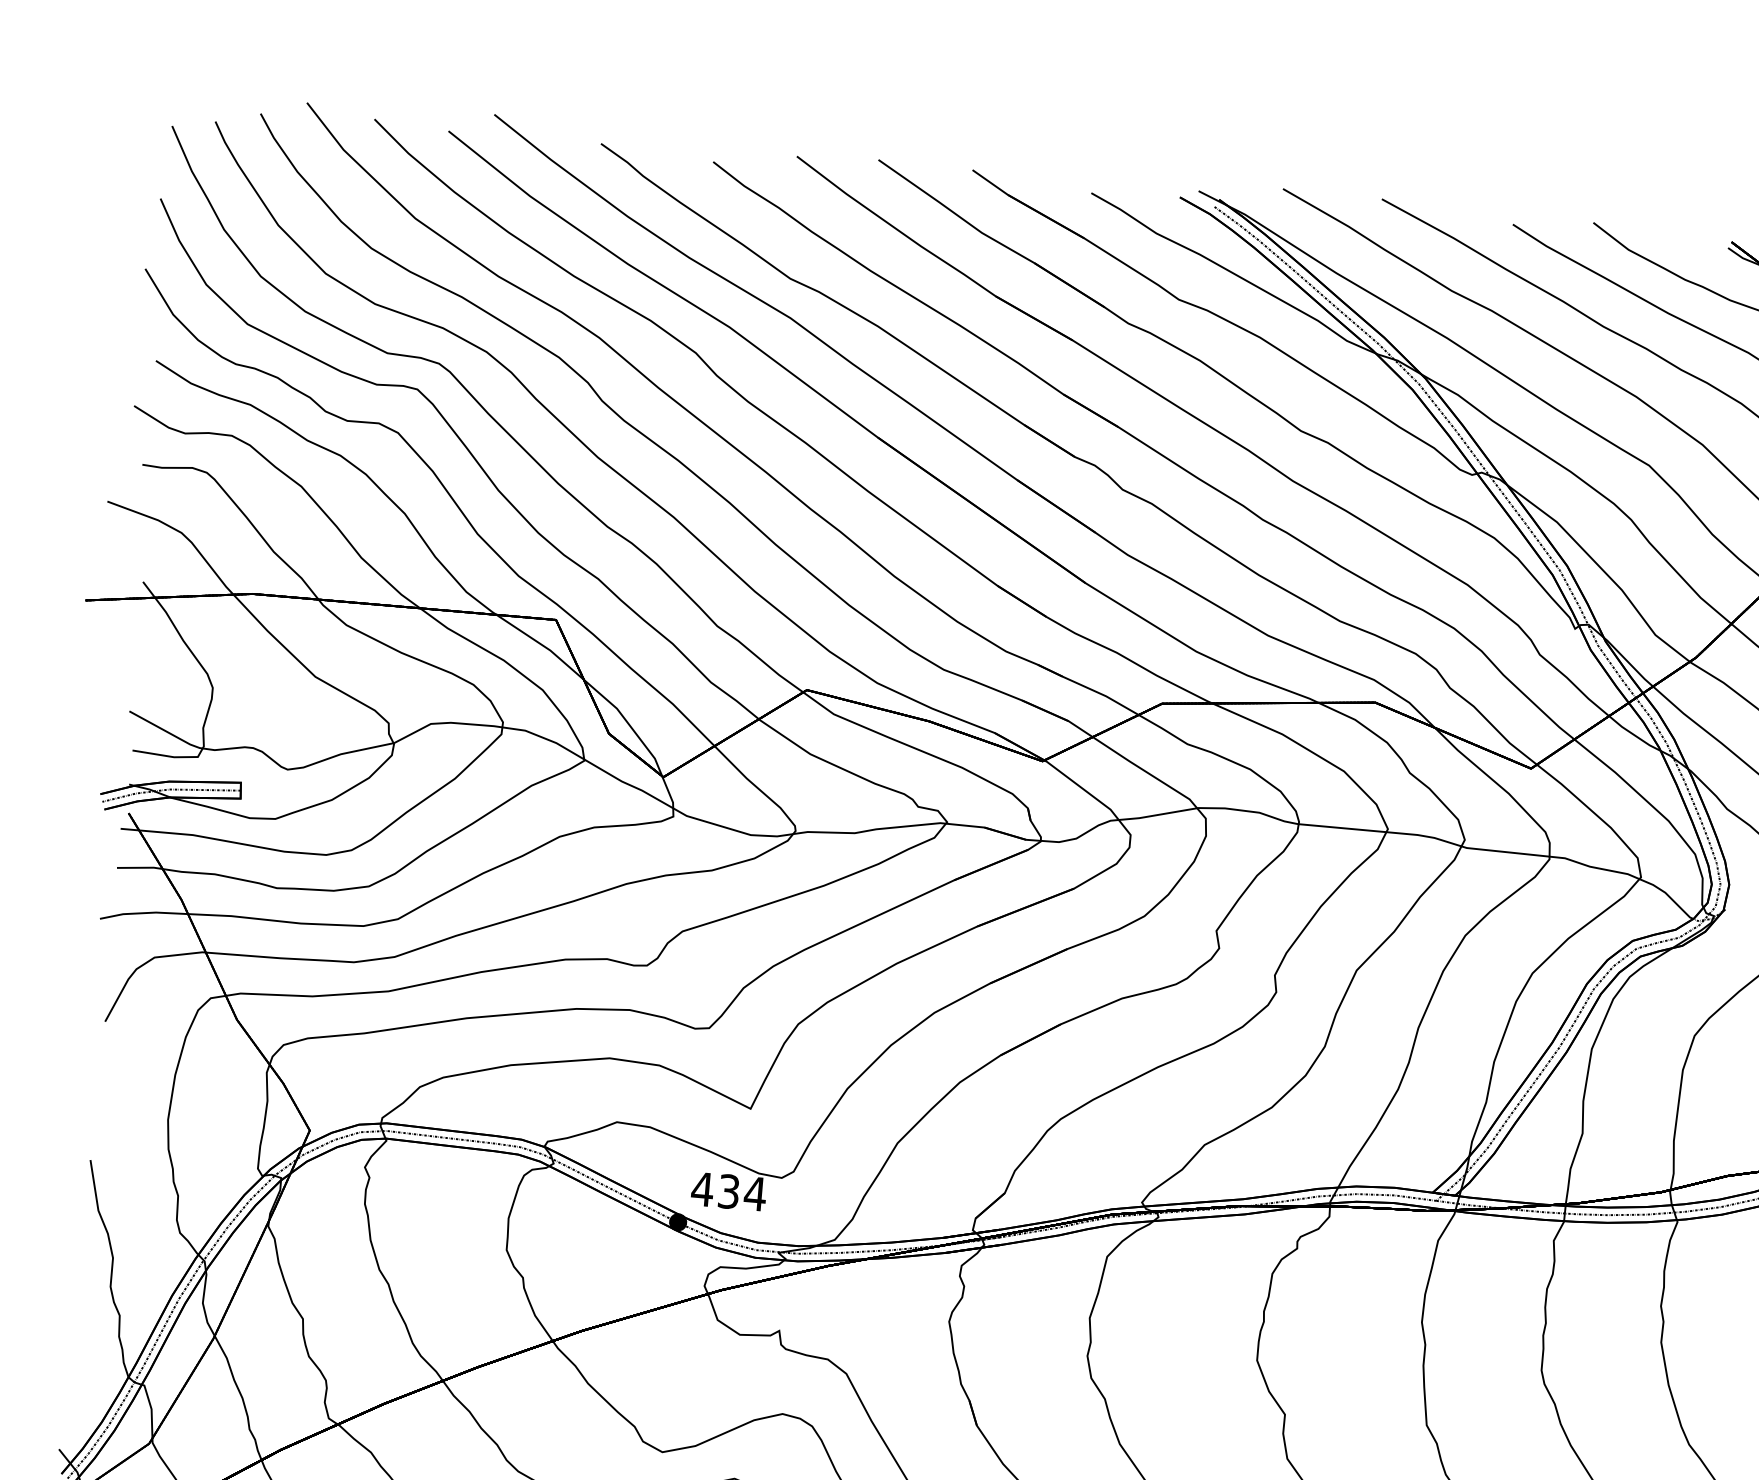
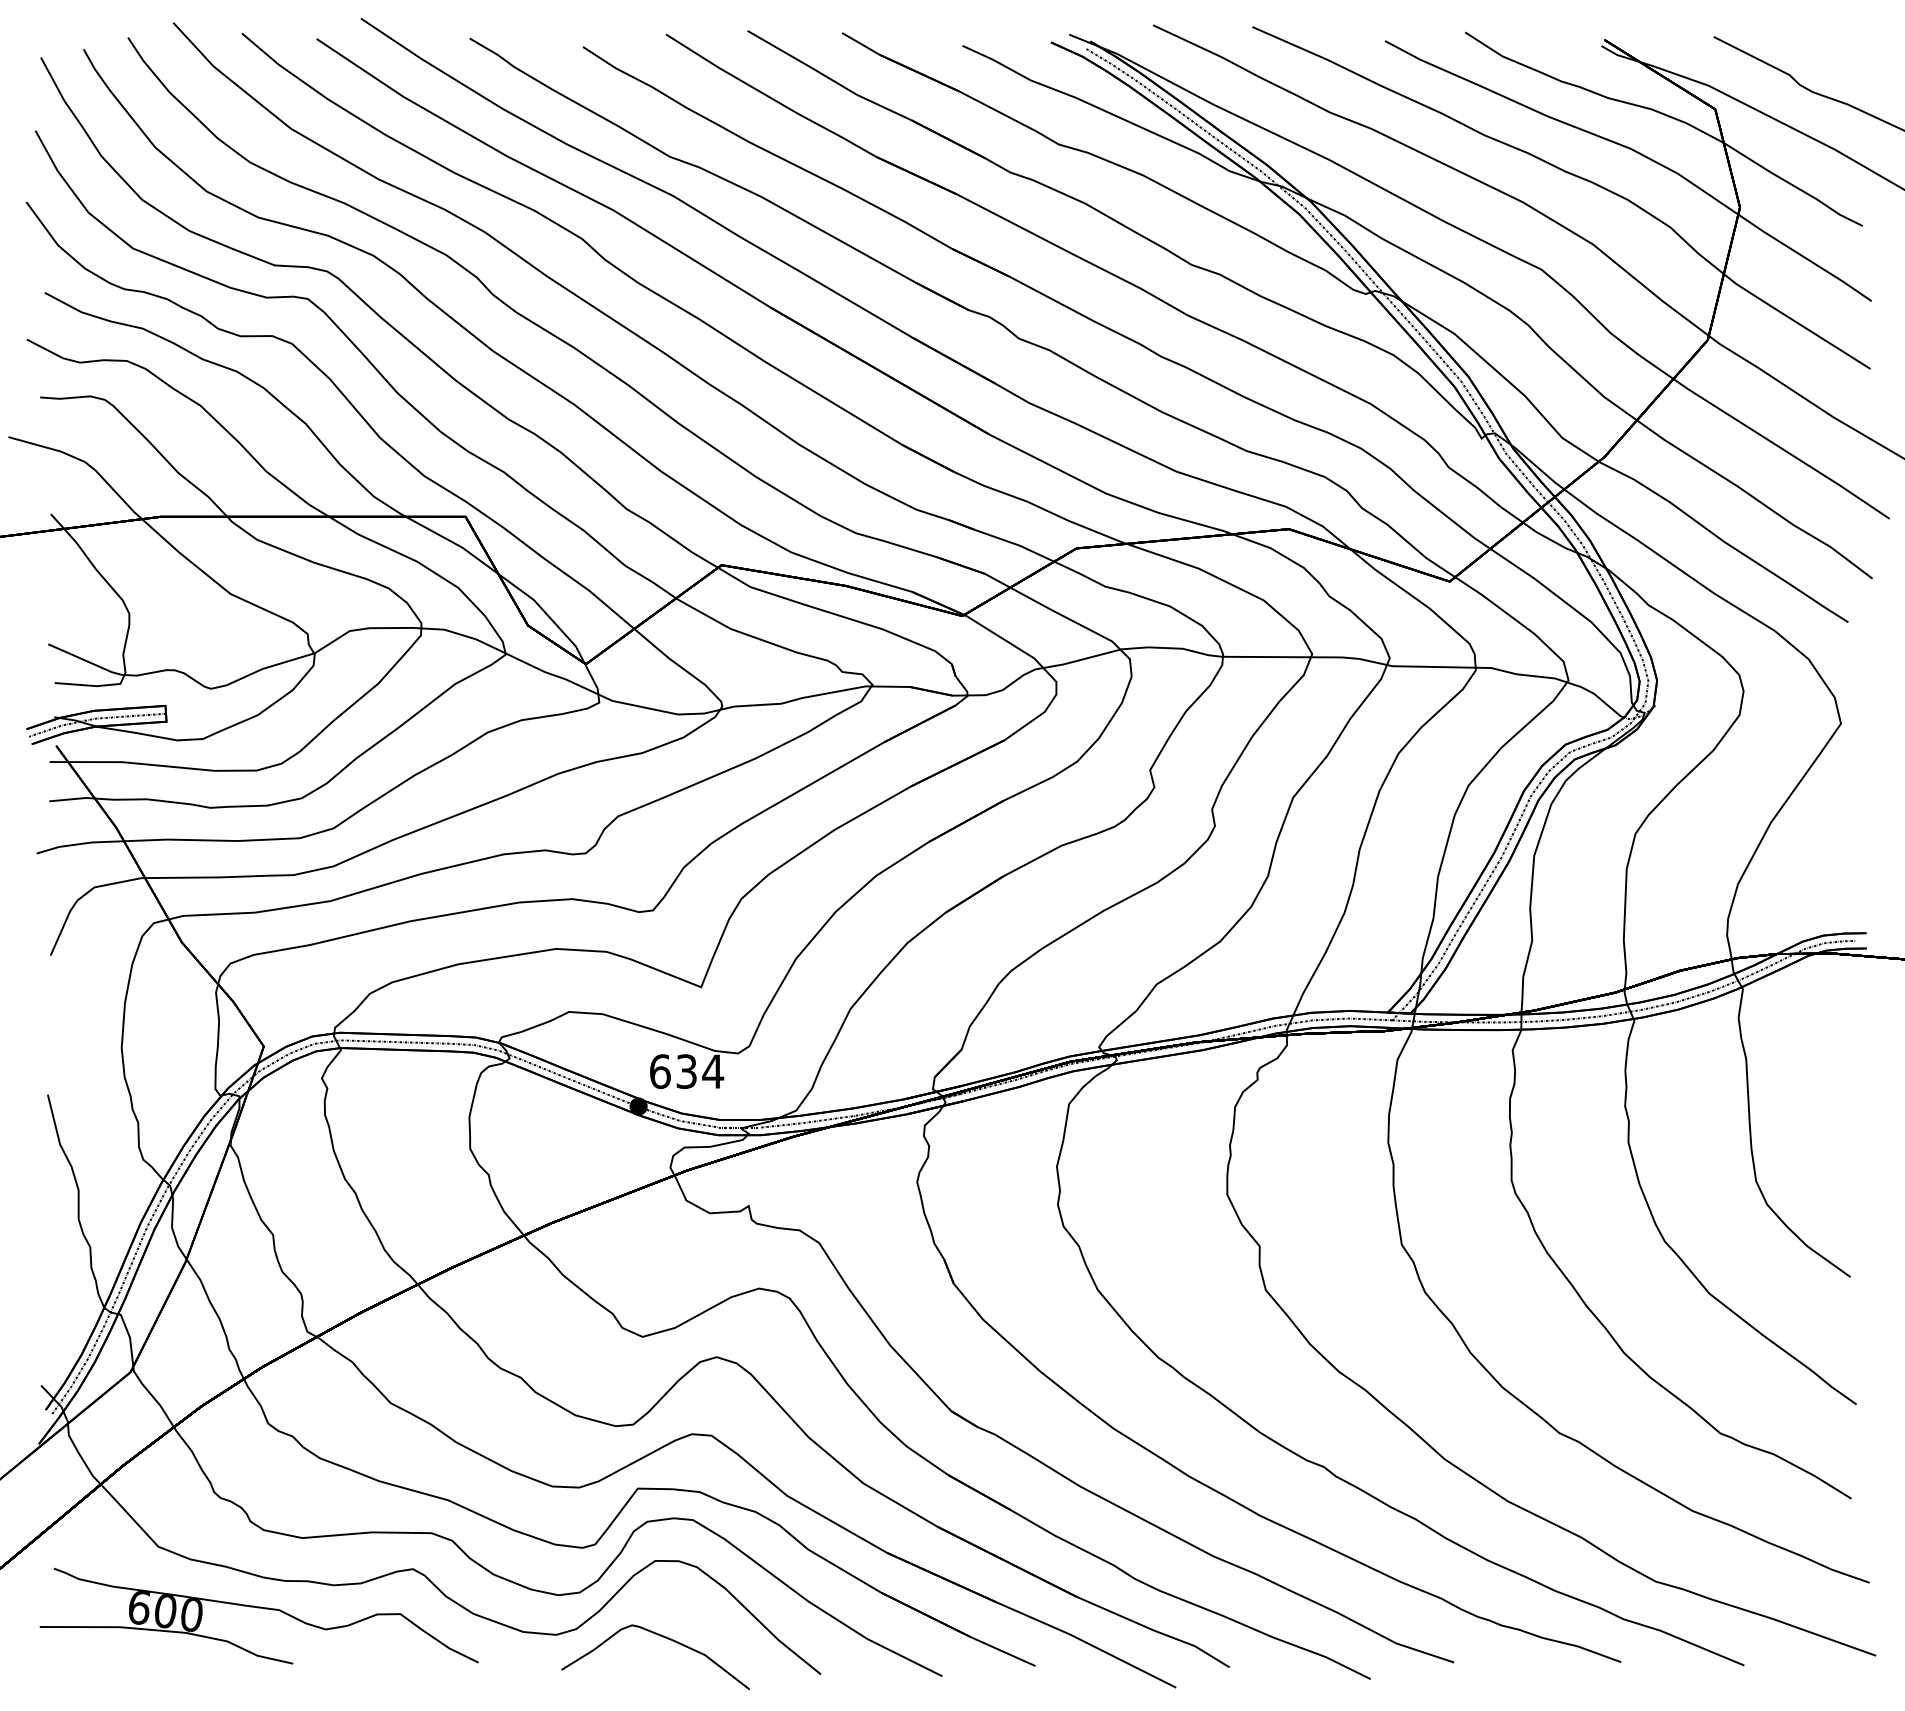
text: (702, 1189) -> (660, 1071), 434 -> 634

